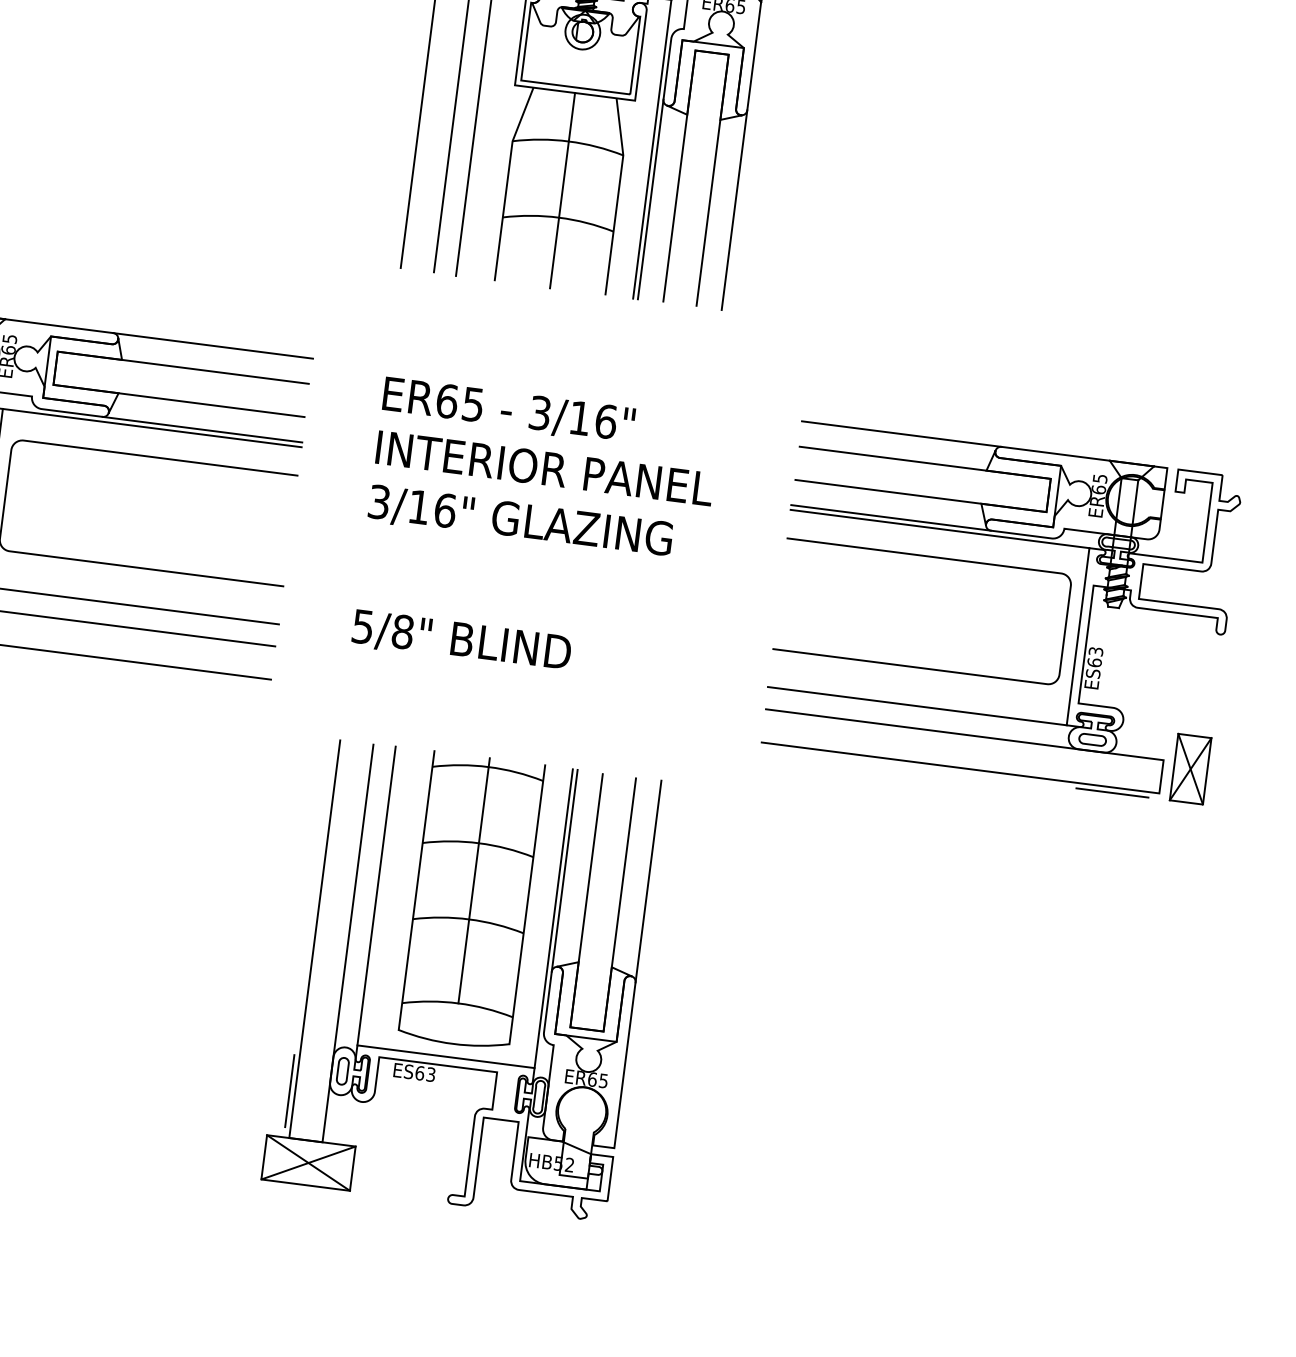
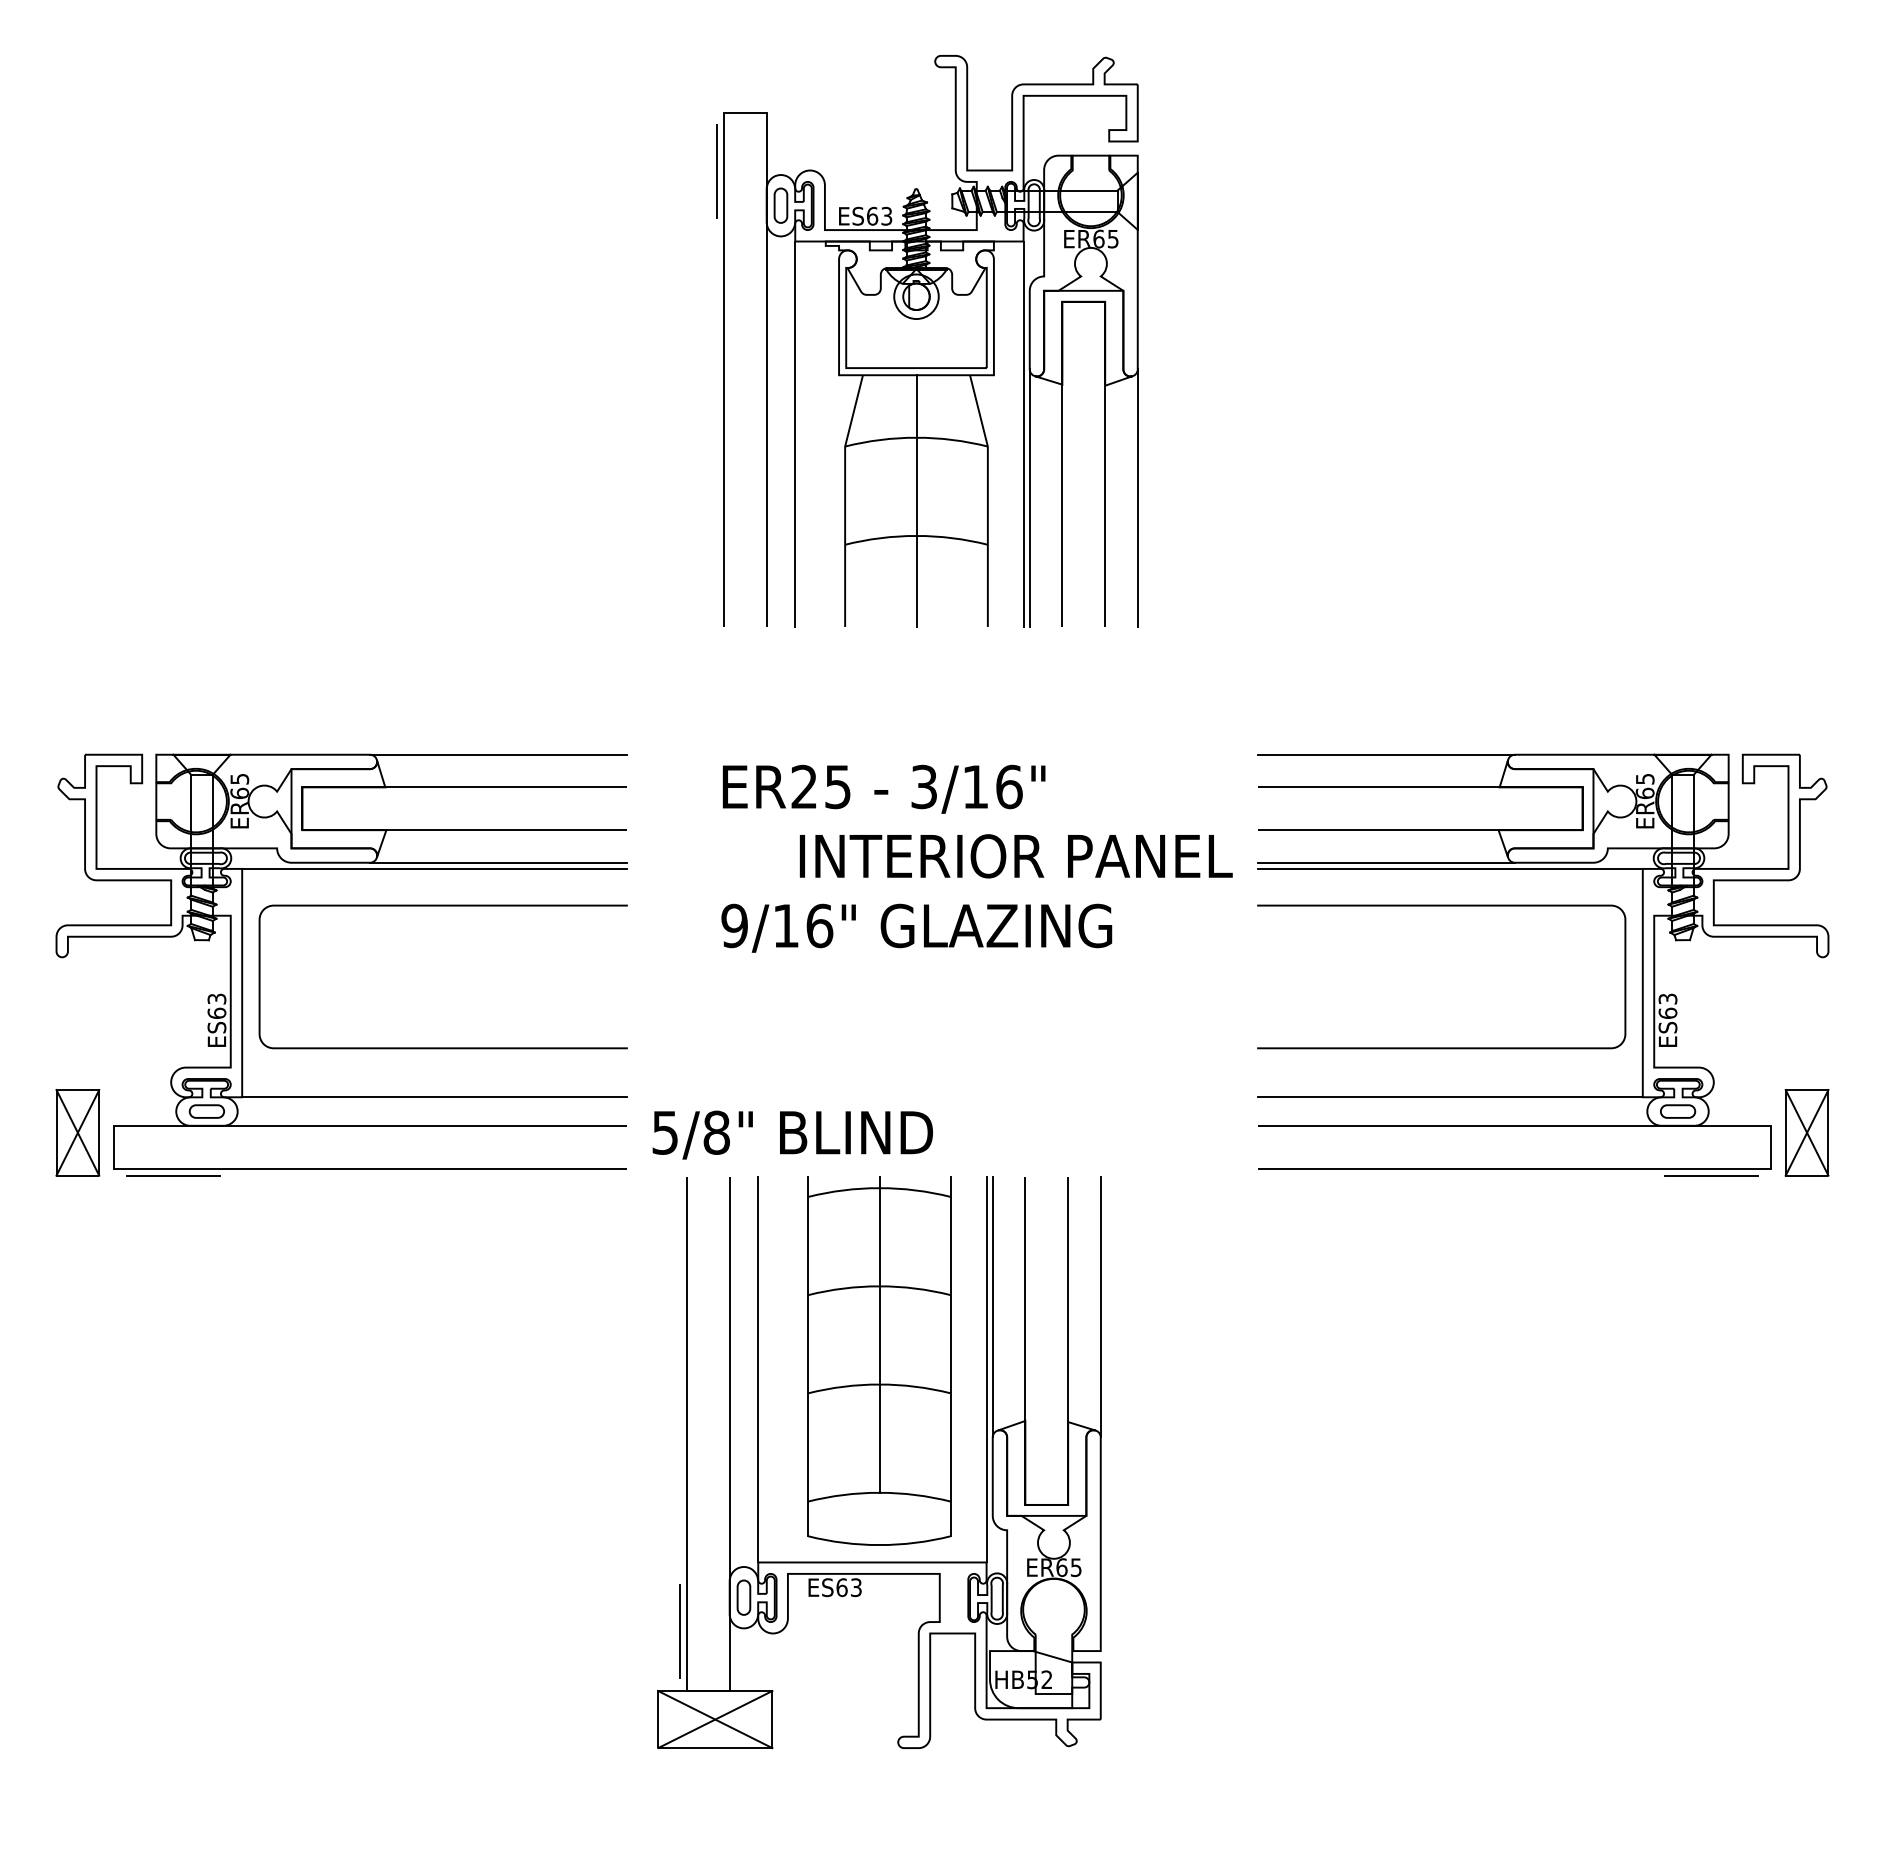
text: (447, 400) -> (804, 786), ER65 -> ER25
text: (544, 468) -> (1015, 856), moved
text: (379, 501) -> (734, 925), 3/16" -> 9/16"
text: (461, 640) -> (792, 1134), moved
part: (461, 979) -> (879, 1462), moved

